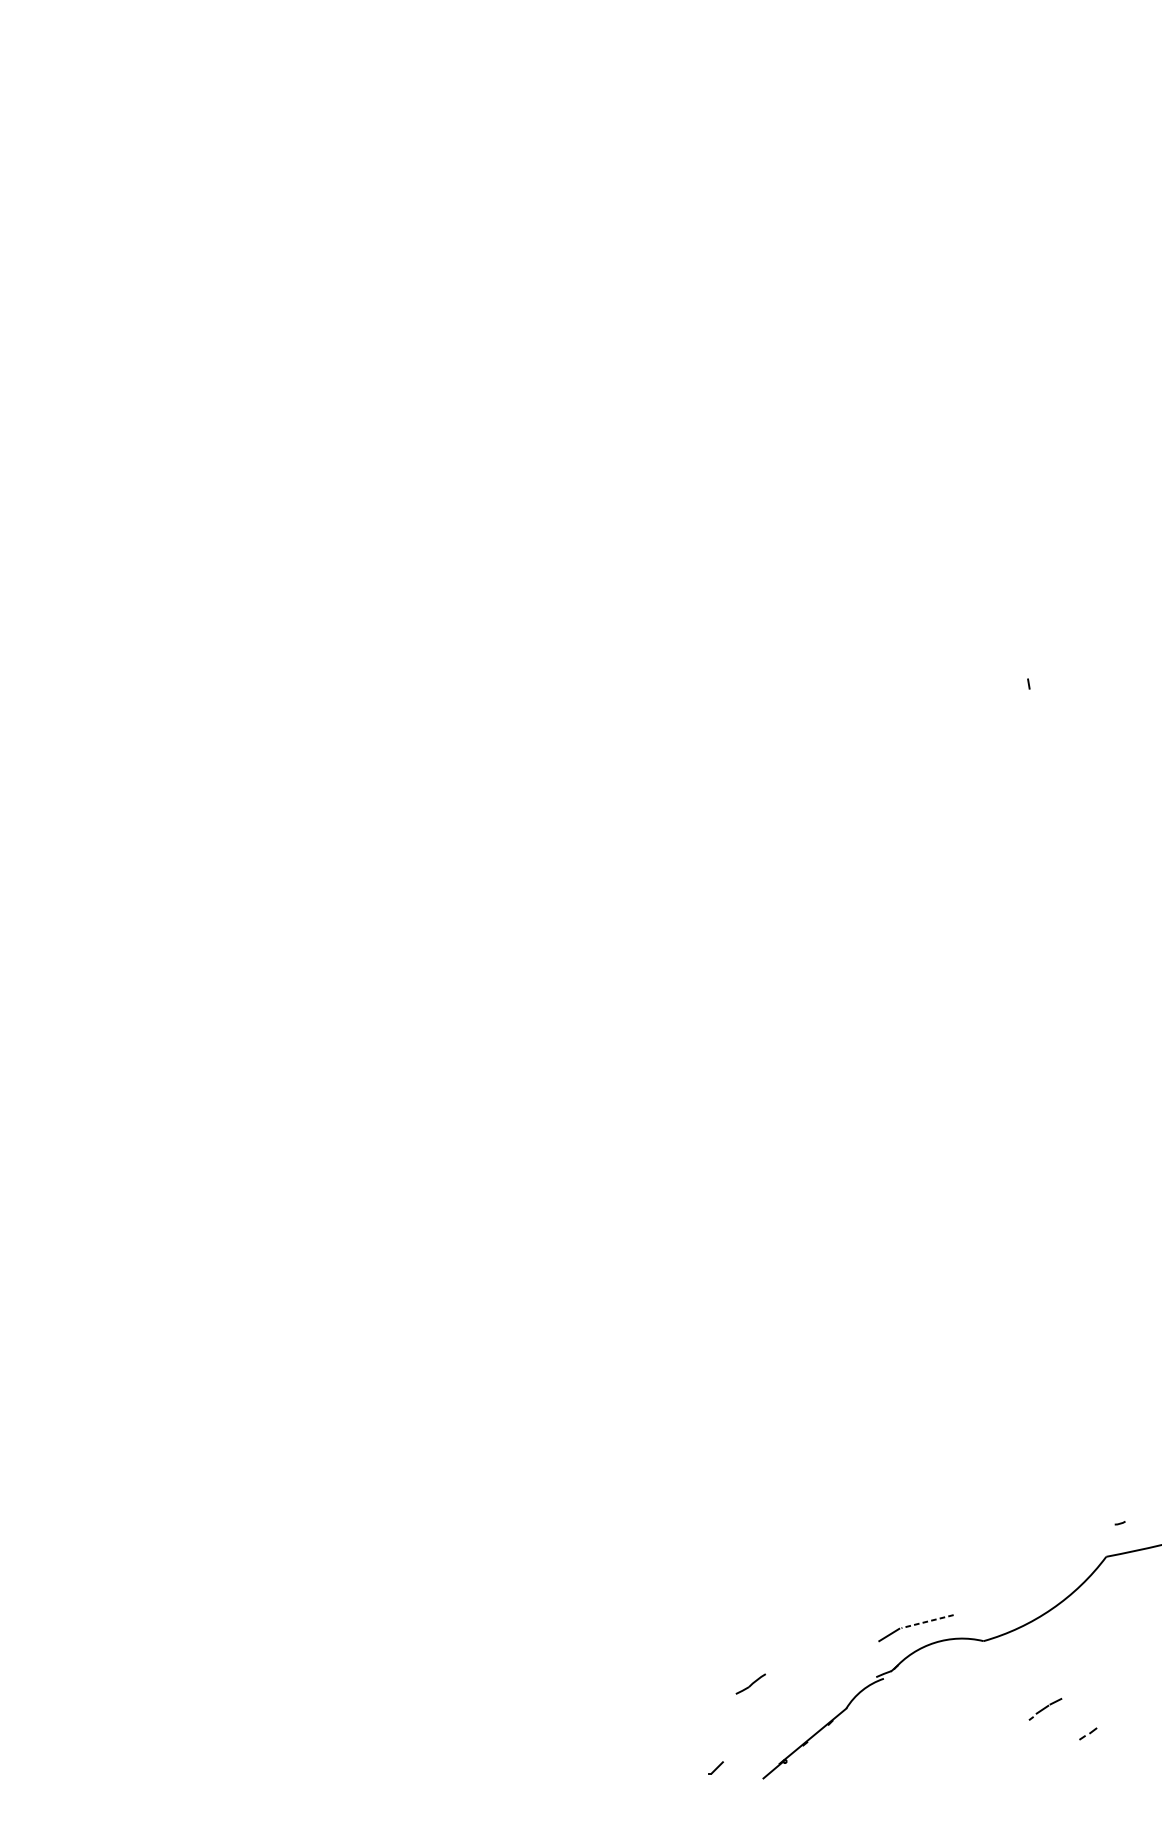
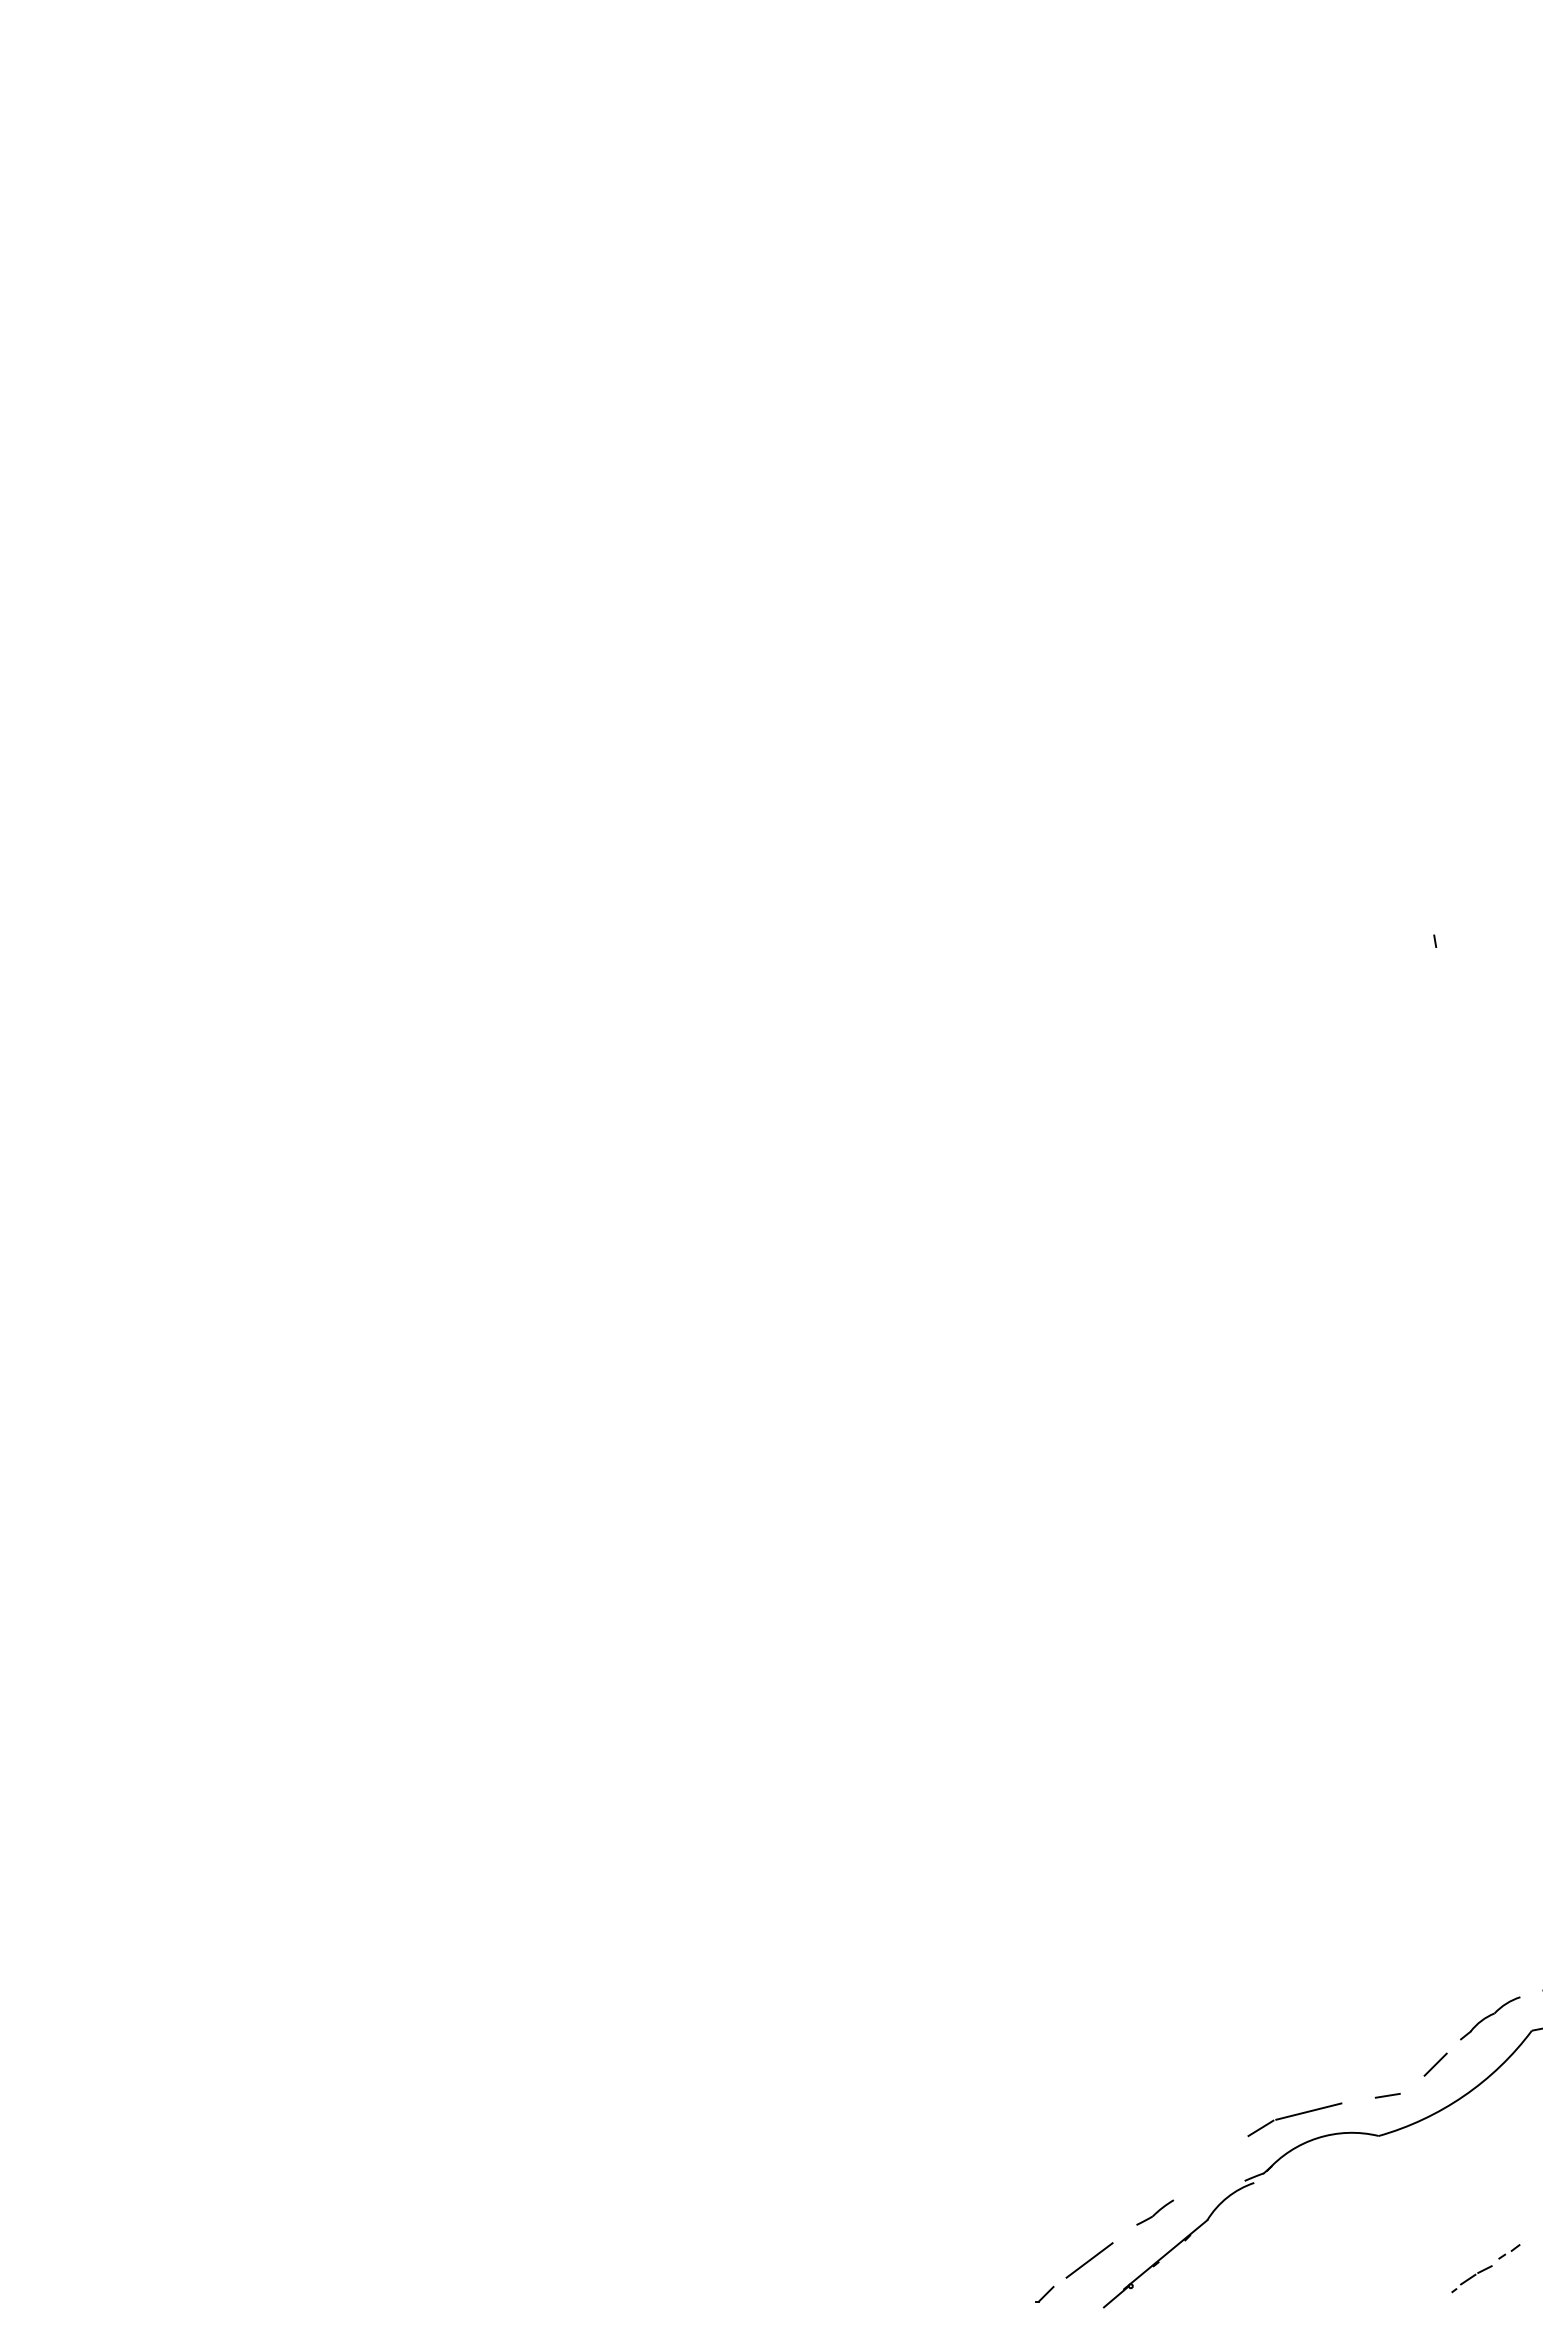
part: (1073, 1547) -> (1490, 2018), added
line: (1029, 1583) -> (1435, 2064), added
line: (990, 1608) -> (1387, 2095), added
line: (927, 1621) -> (1308, 2111), dashed -> solid
part: (750, 1684) -> (1154, 2212), moved
part: (1045, 1709) -> (1471, 2279), moved
line: (751, 1740) -> (1089, 2260), added

